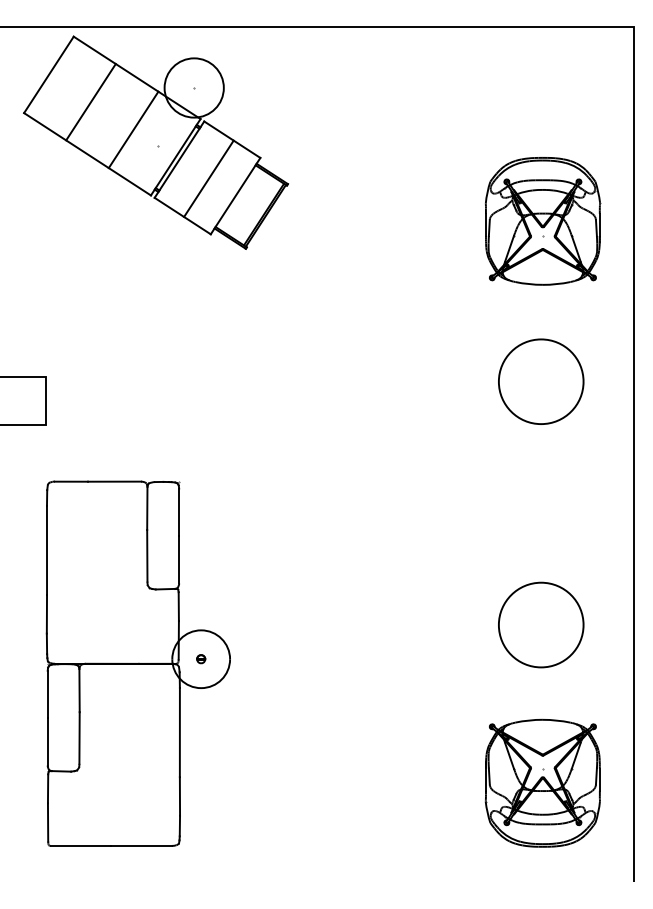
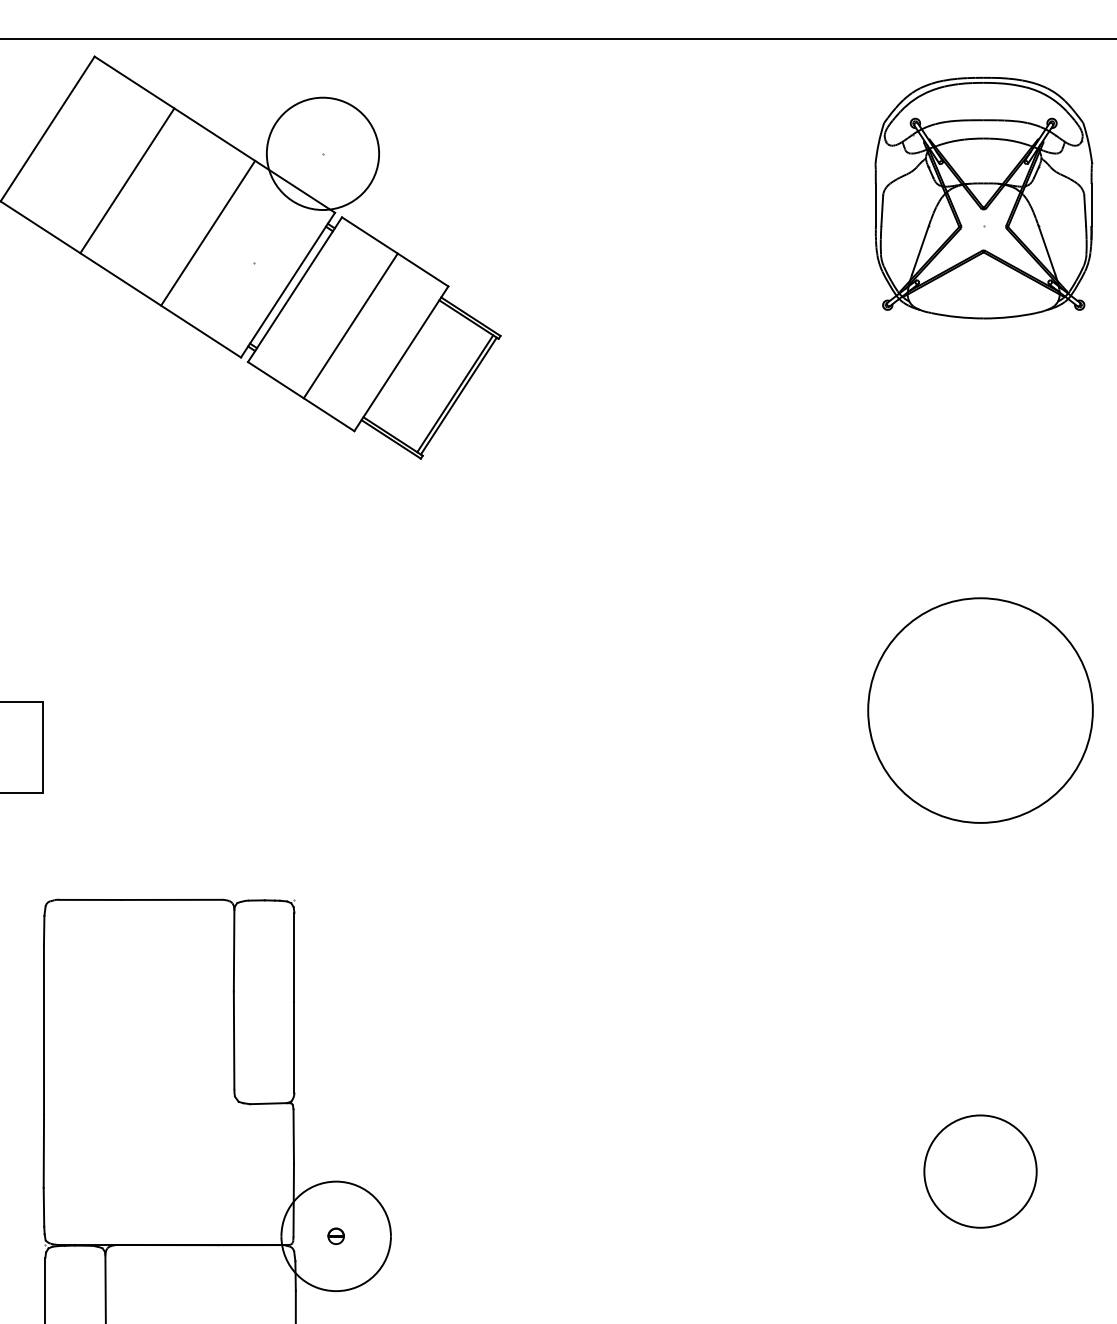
part: (543, 221) -> (984, 198), moved
circle: (540, 381) -> (979, 710), size x1.4
circle: (540, 624) -> (979, 1170), size x0.7

